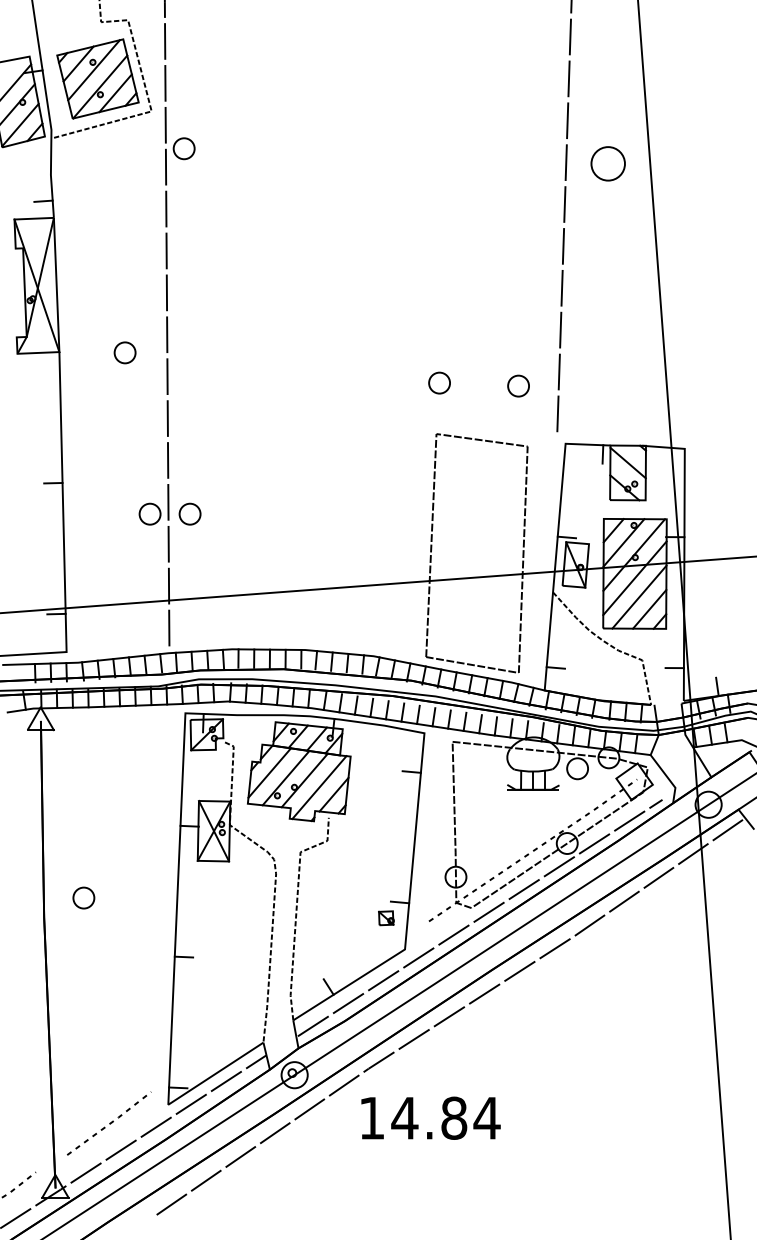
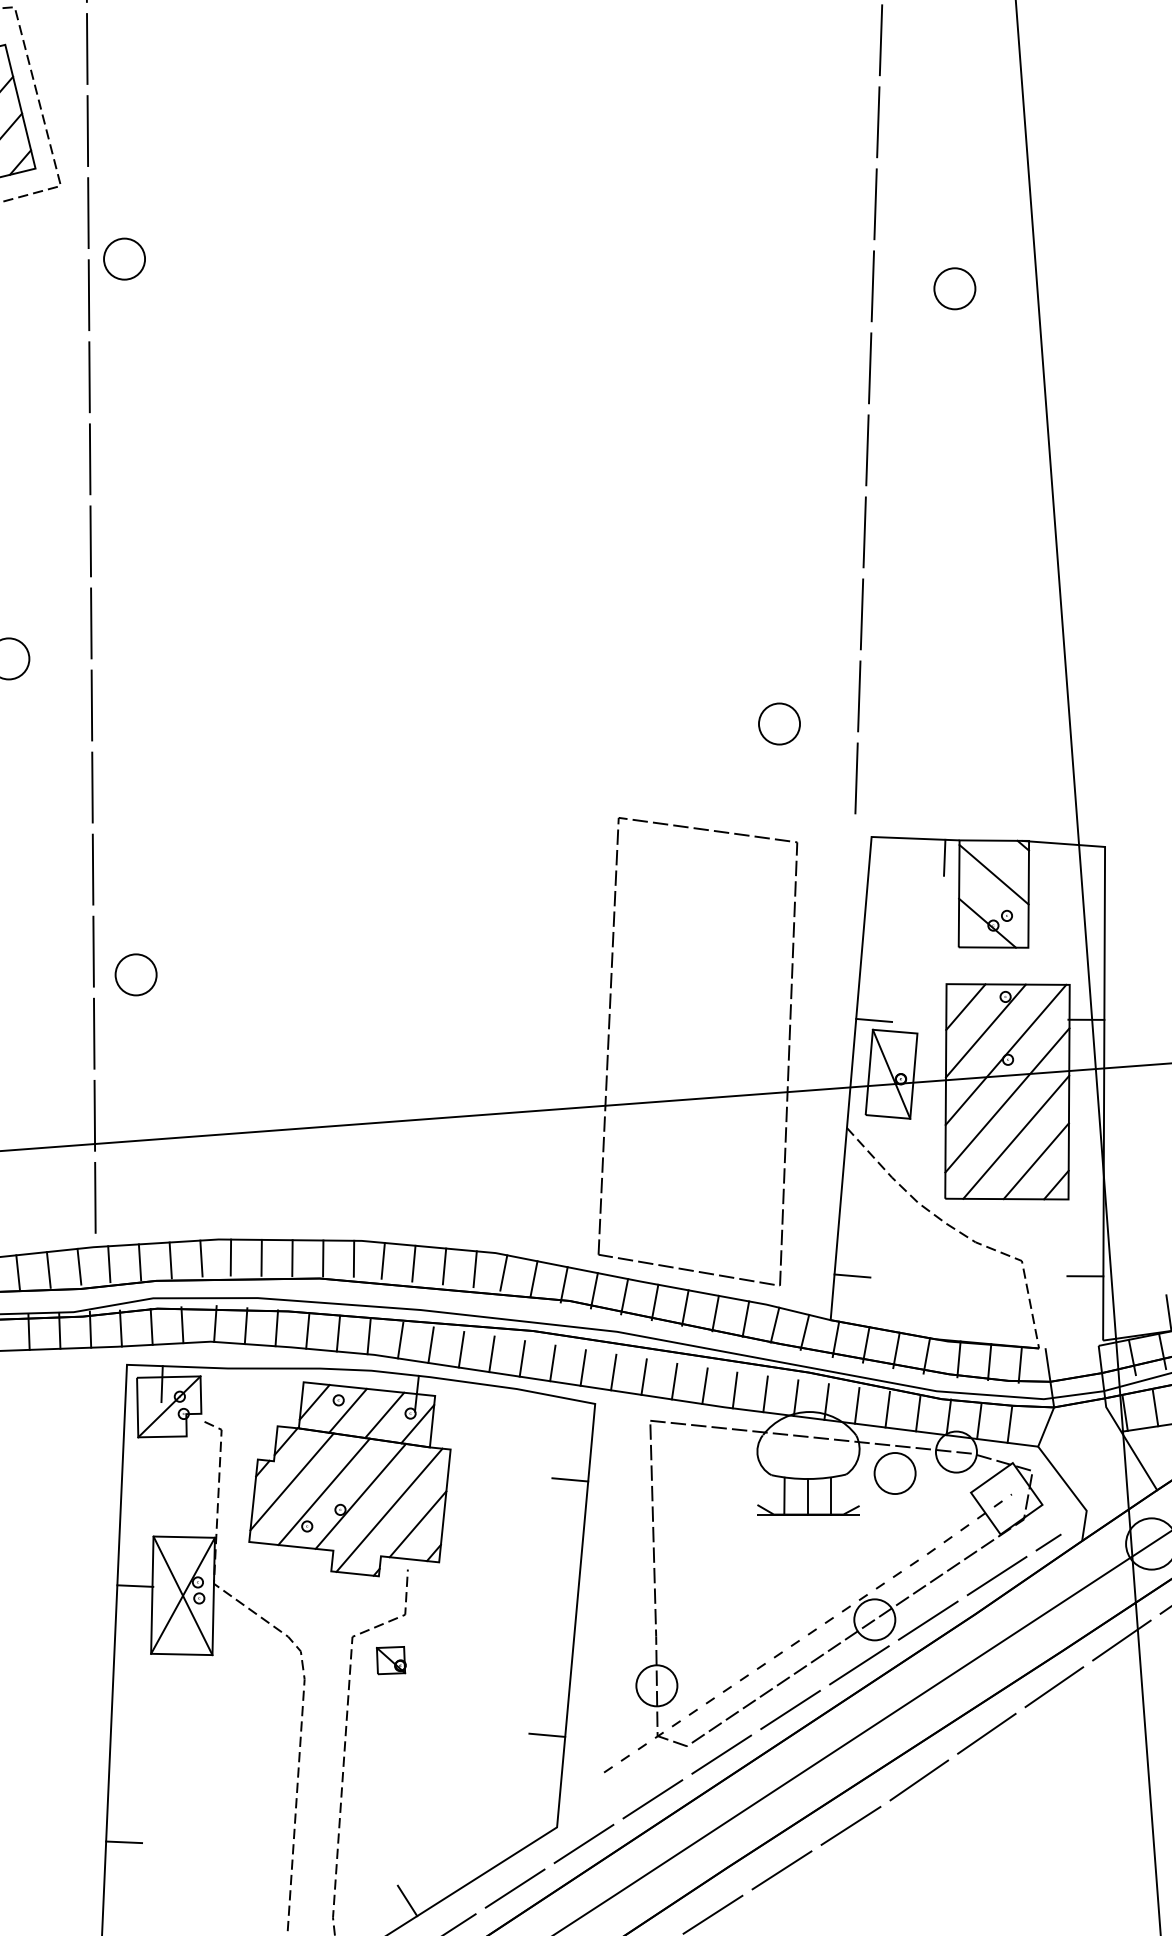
part: (607, 163) -> (953, 287), size x0.62
part: (439, 382) -> (624, 716), removed
part: (149, 513) -> (56, 973), removed
part: (386, 918) -> (391, 1660), moved

